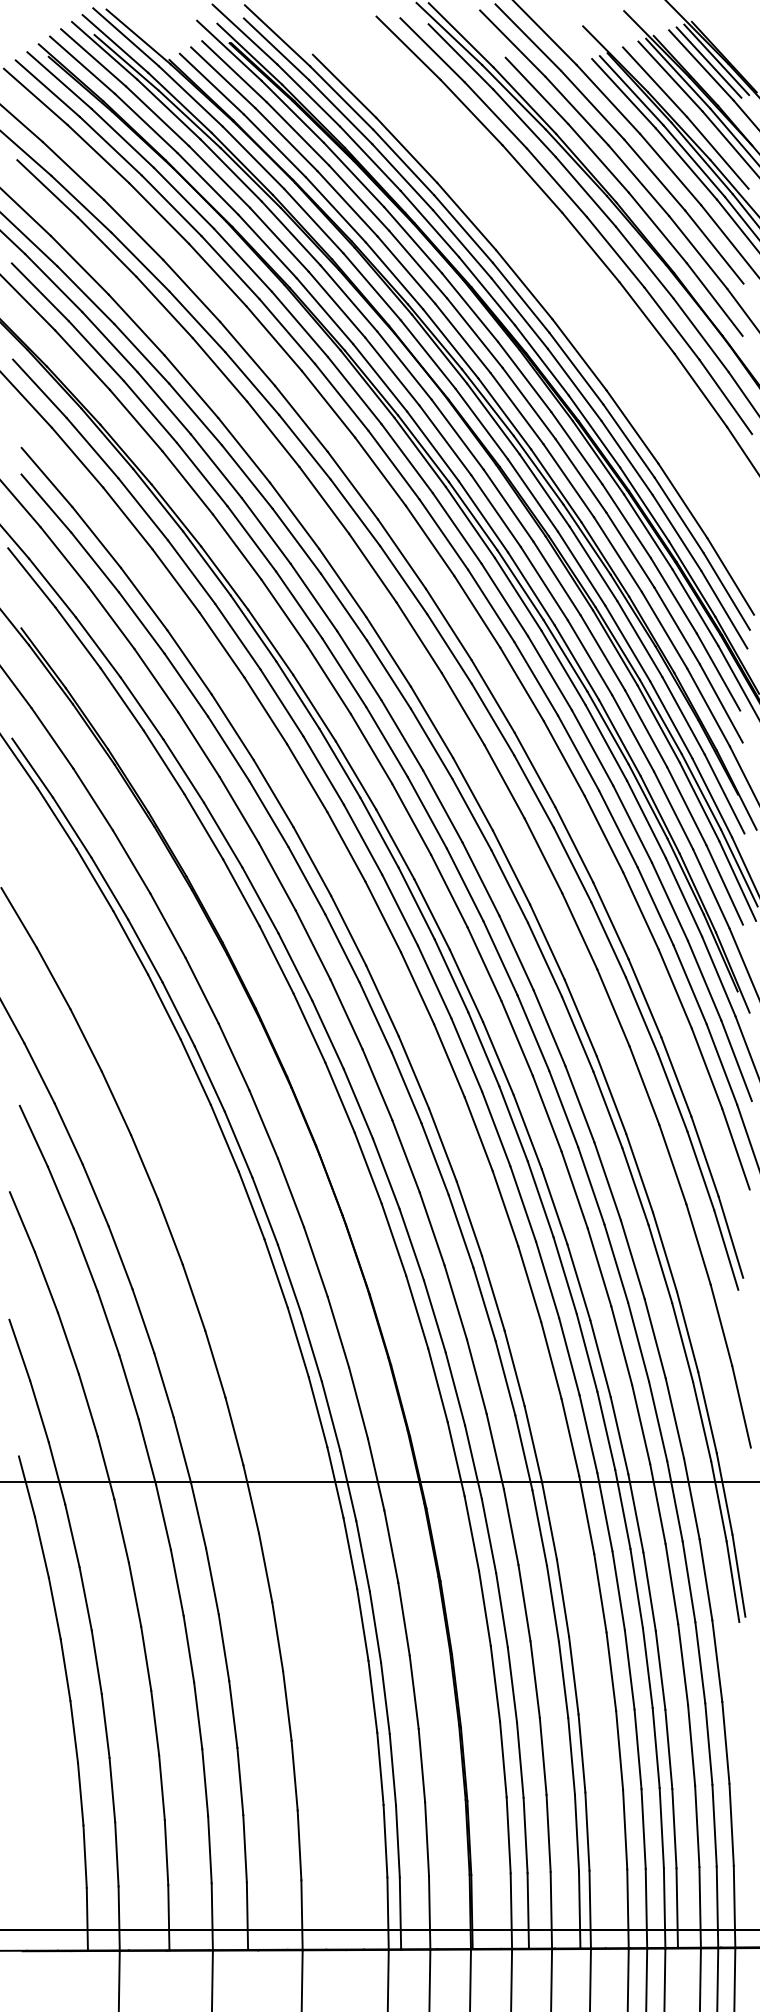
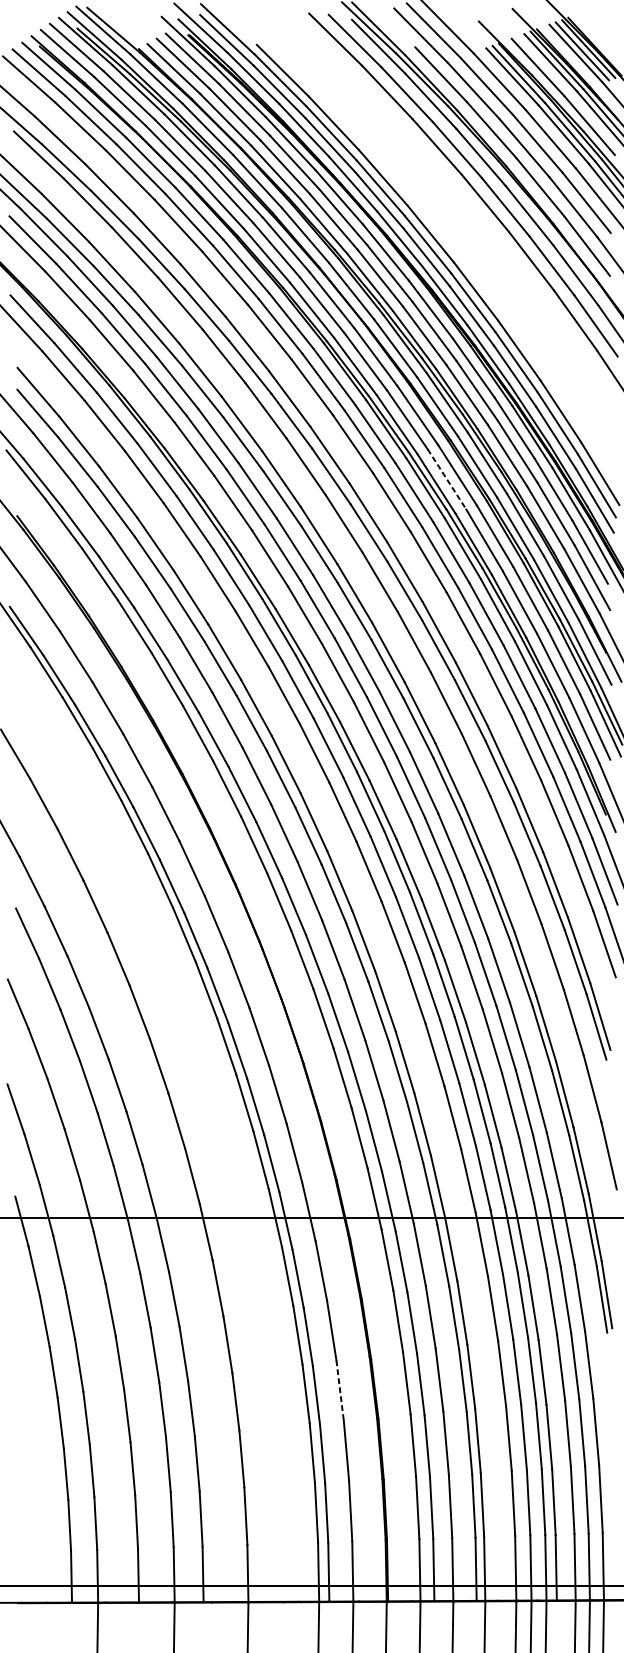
line: (544, 583) -> (447, 479), solid -> dashed
line: (414, 1692) -> (340, 1390), solid -> dashed

